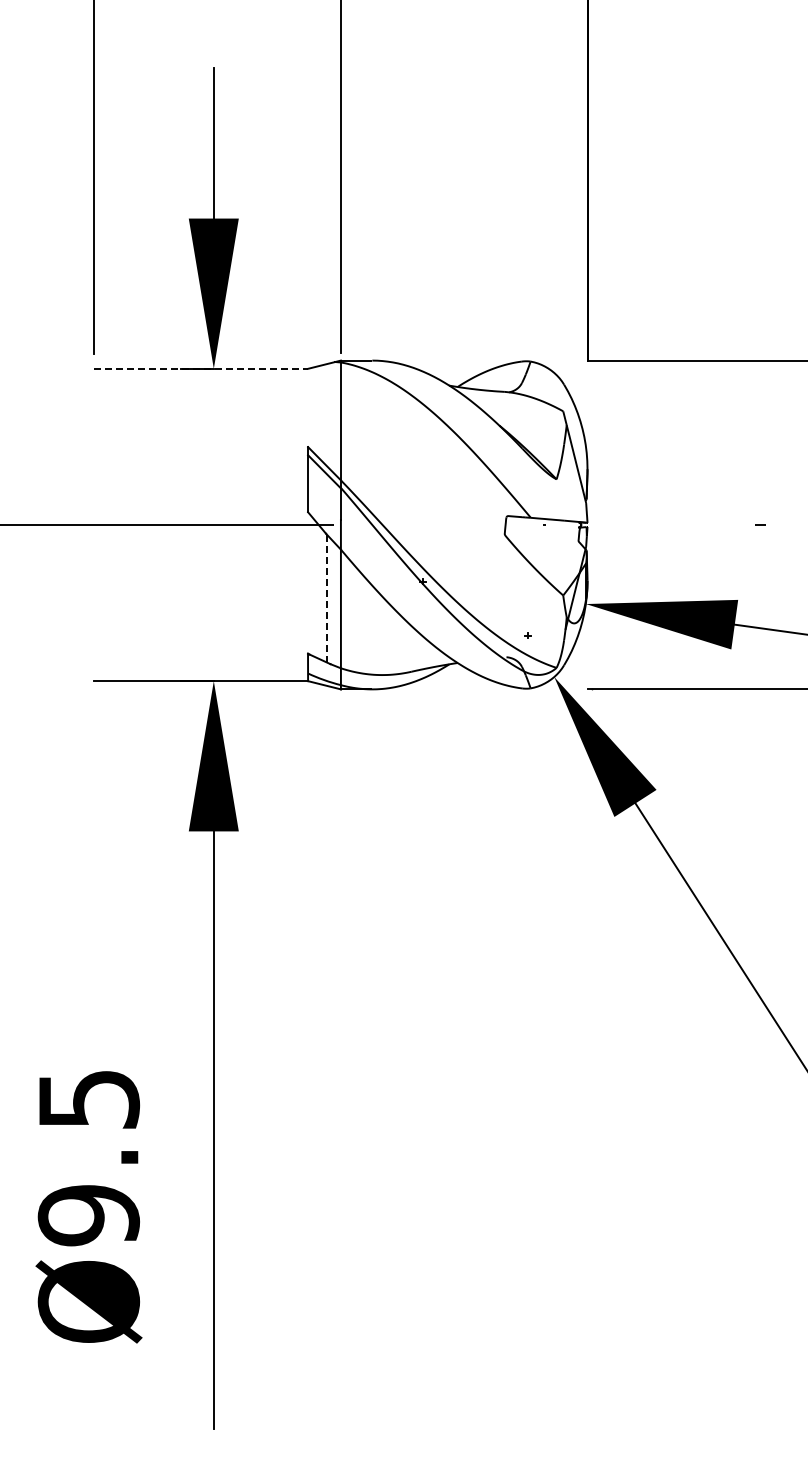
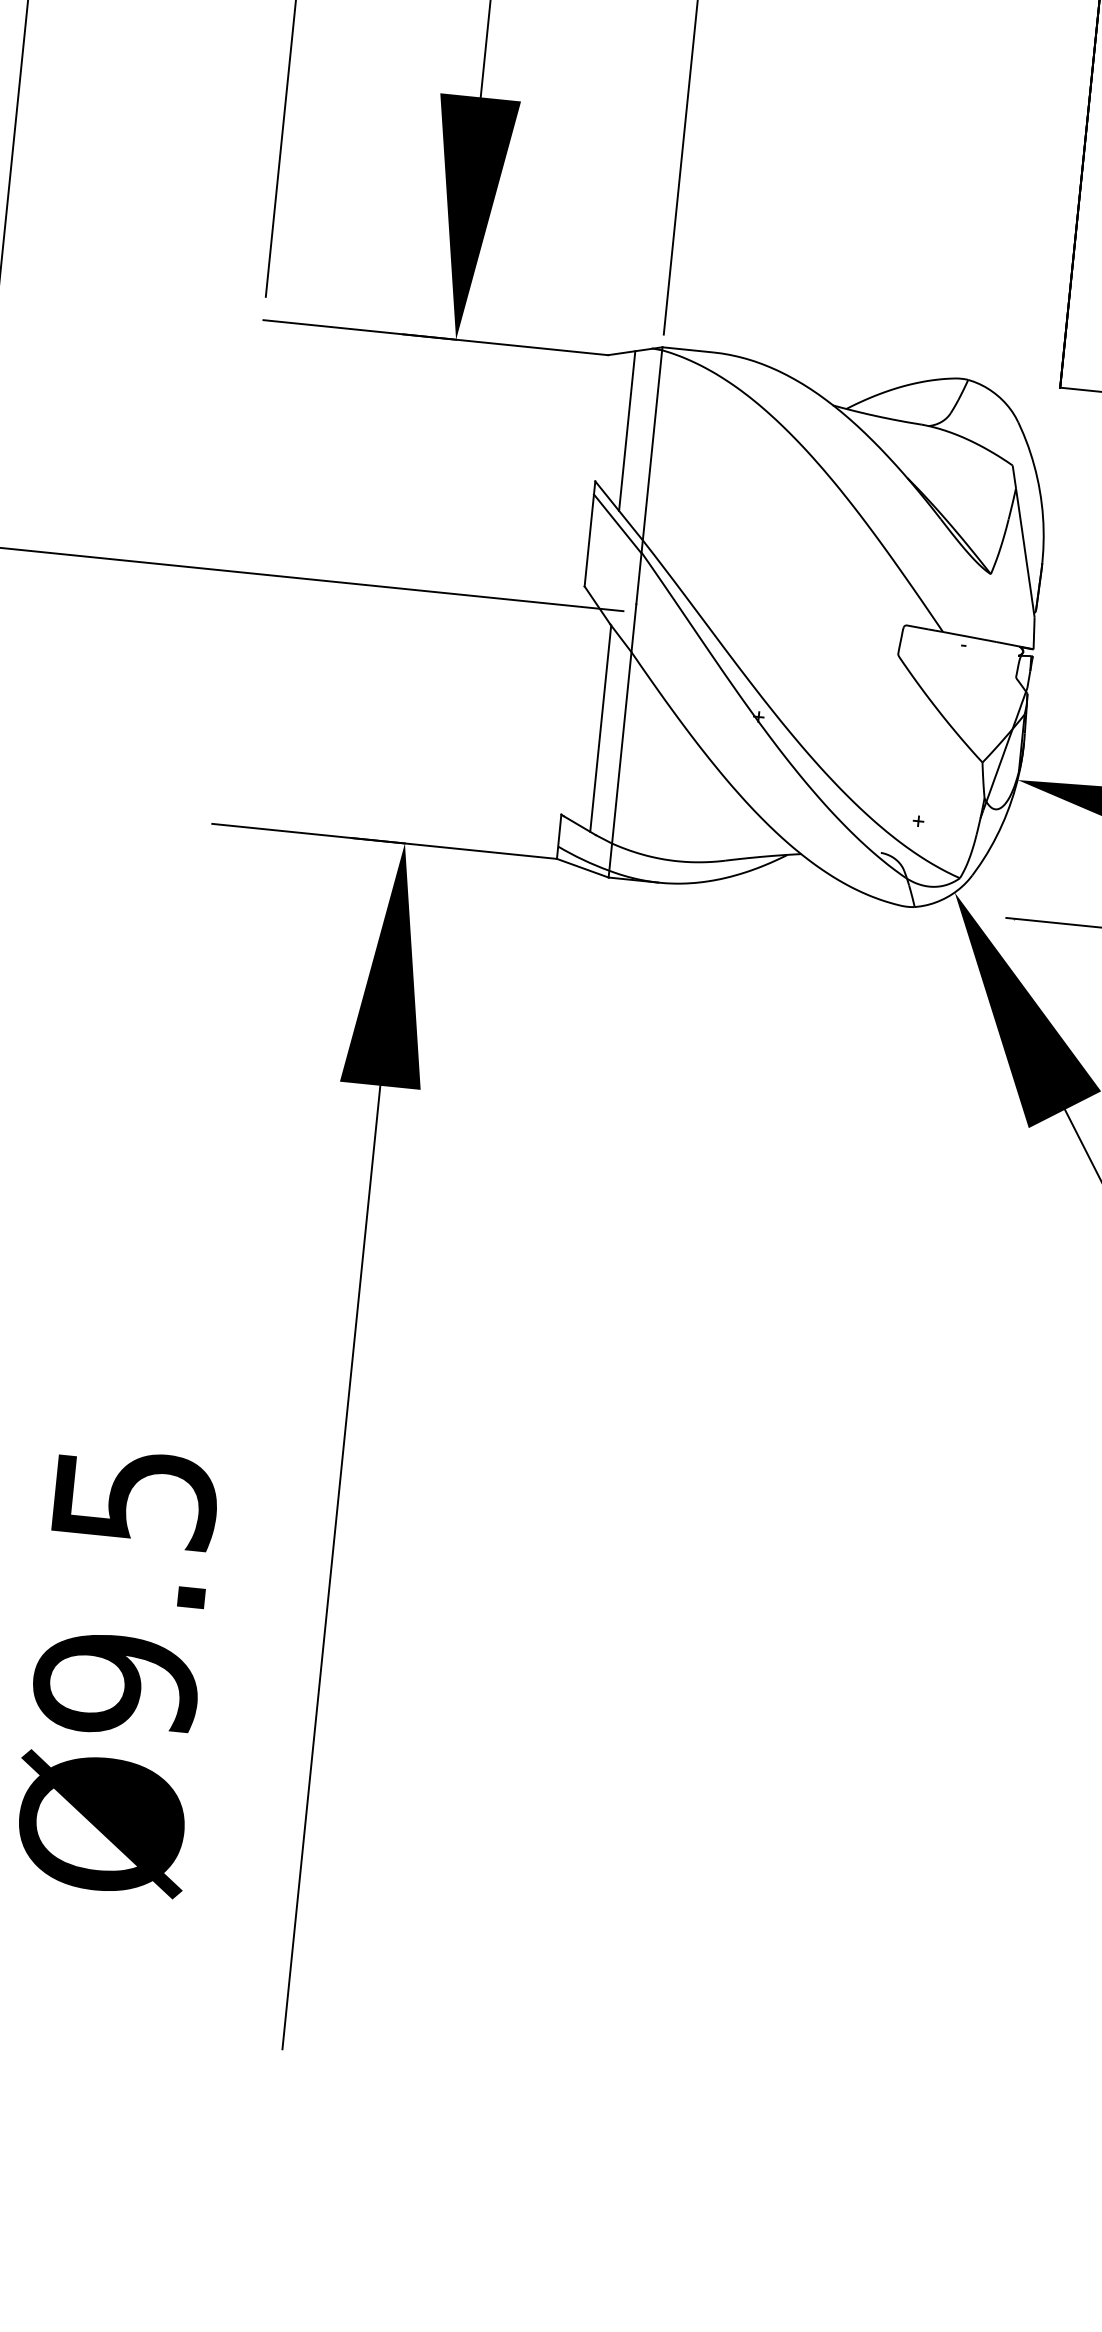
line: (201, 368) -> (436, 337), dashed -> solid
line: (324, 413) -> (627, 429), added
line: (326, 598) -> (600, 728), dashed -> solid

